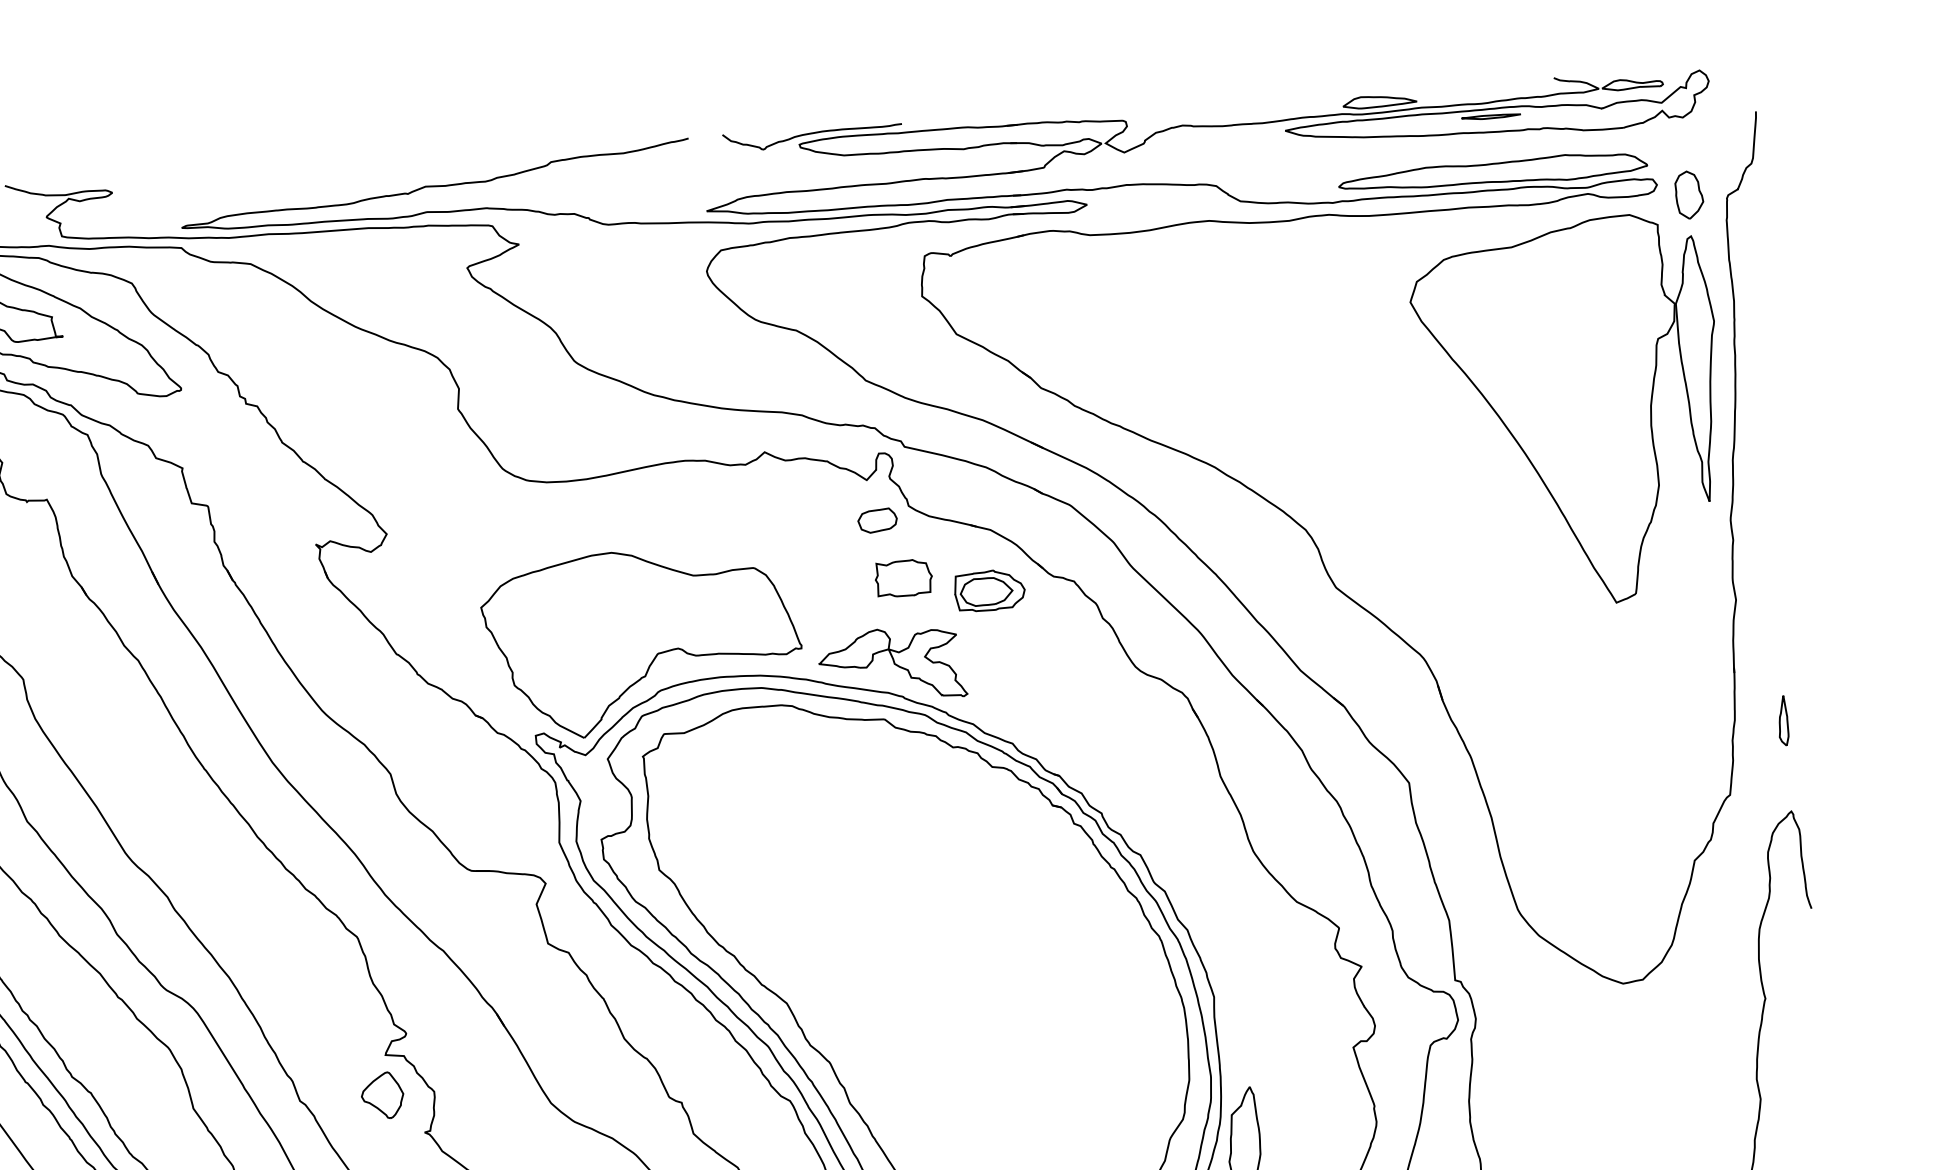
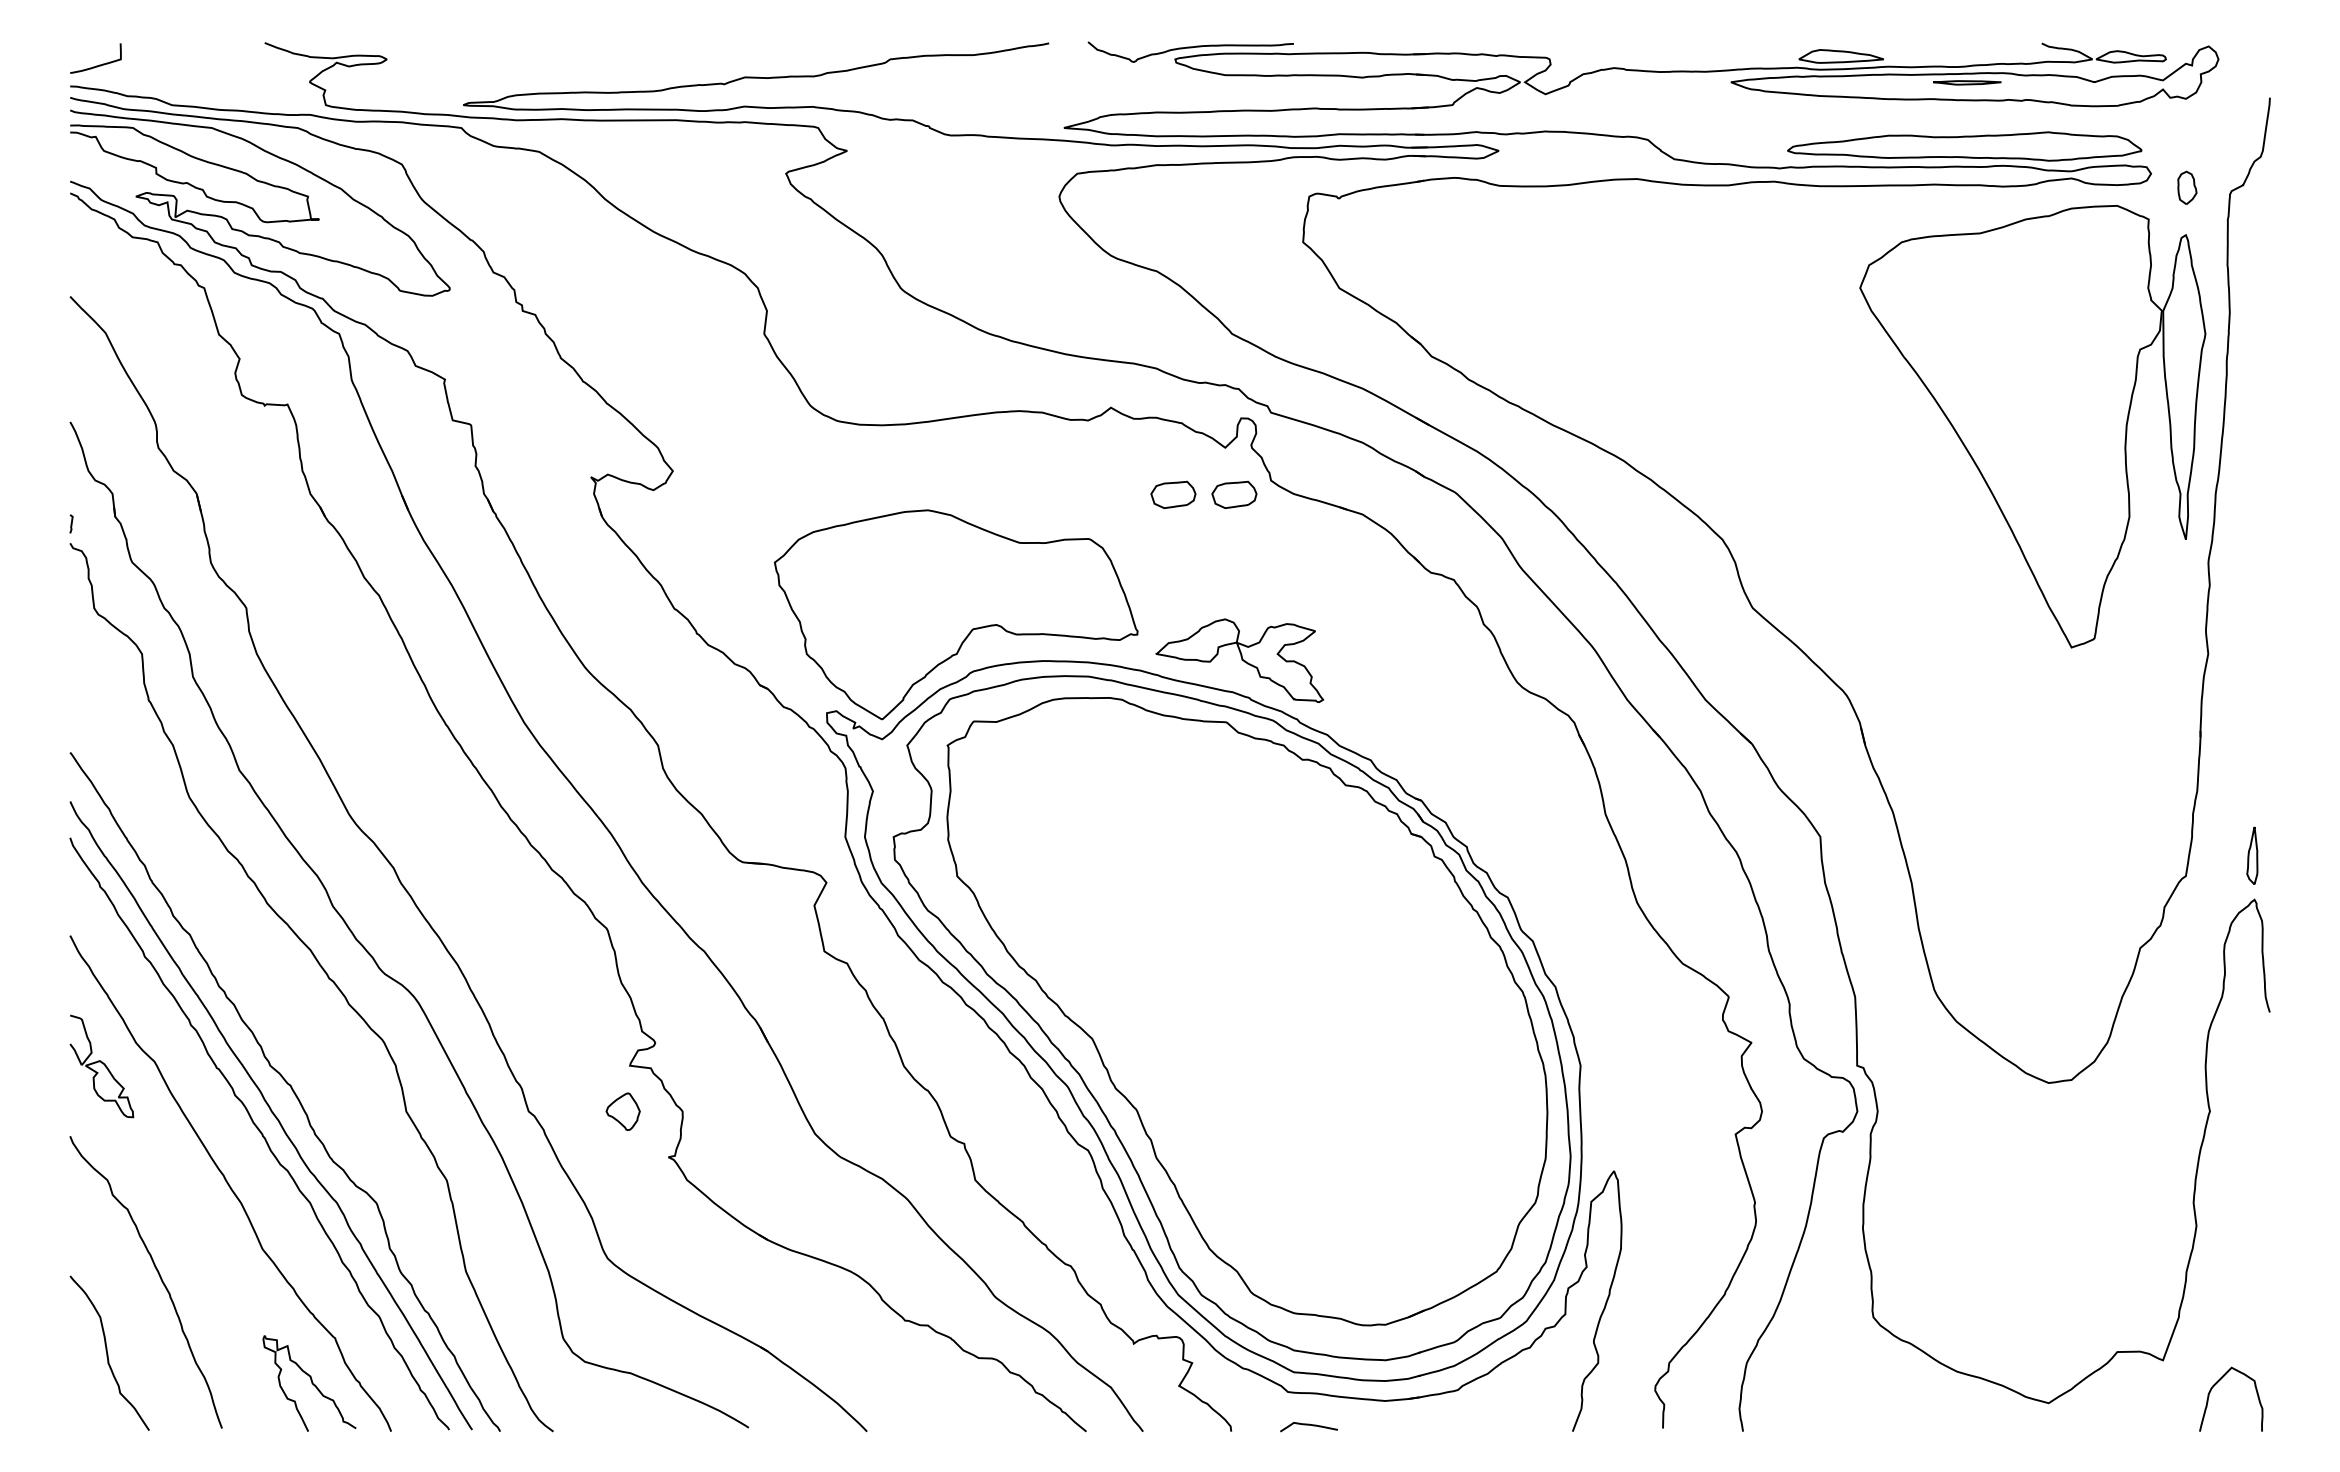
part: (1689, 194) -> (2187, 187), size x0.6
part: (824, 524) -> (1173, 494), added
part: (903, 578) -> (1259, 562), removed
part: (989, 590) -> (1356, 583), removed
part: (1783, 720) -> (2252, 855), moved
part: (381, 1095) -> (622, 1111), size x0.7

